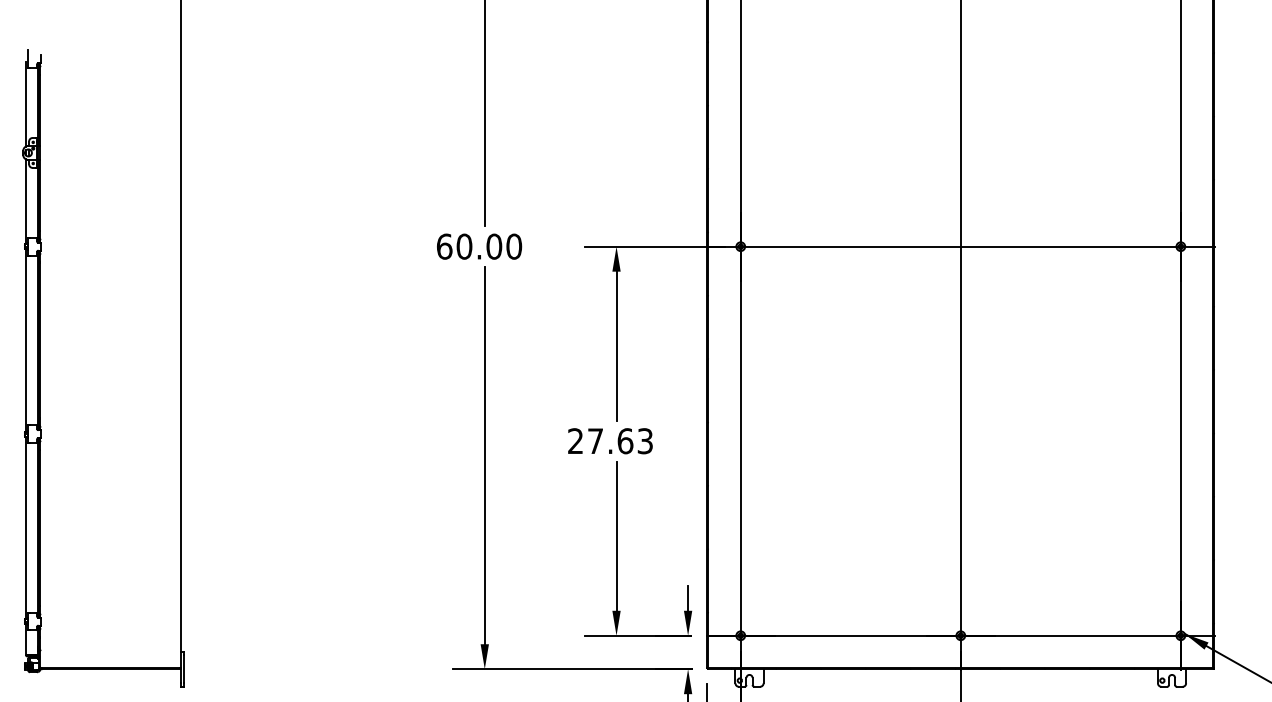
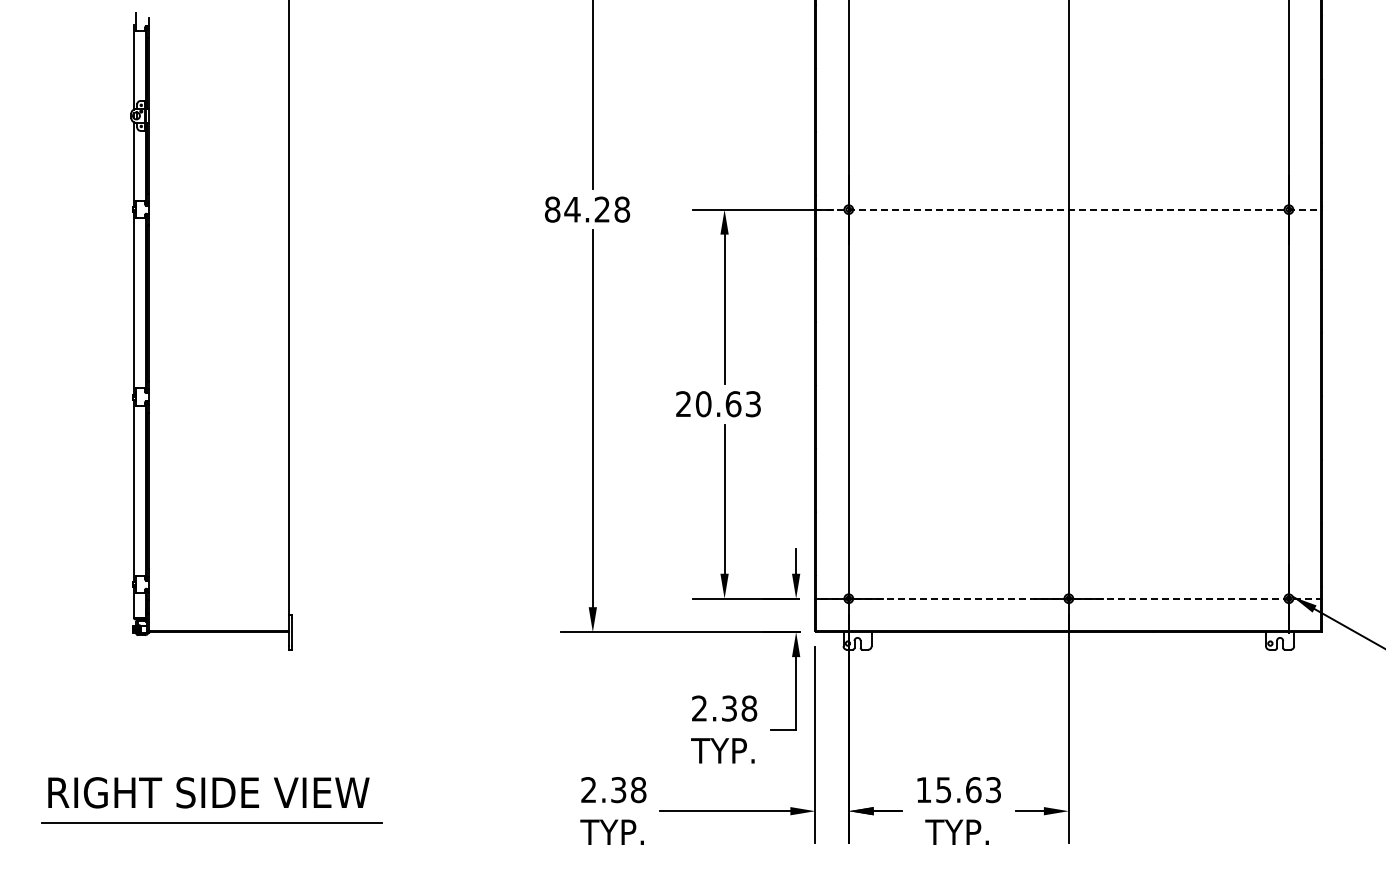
text: (479, 246) -> (587, 209), 60.00 -> 84.28
line: (961, 246) -> (1069, 209), solid -> dashed
text: (595, 441) -> (703, 404), 27.63 -> 20.63
line: (960, 635) -> (1068, 598), solid -> dashed

